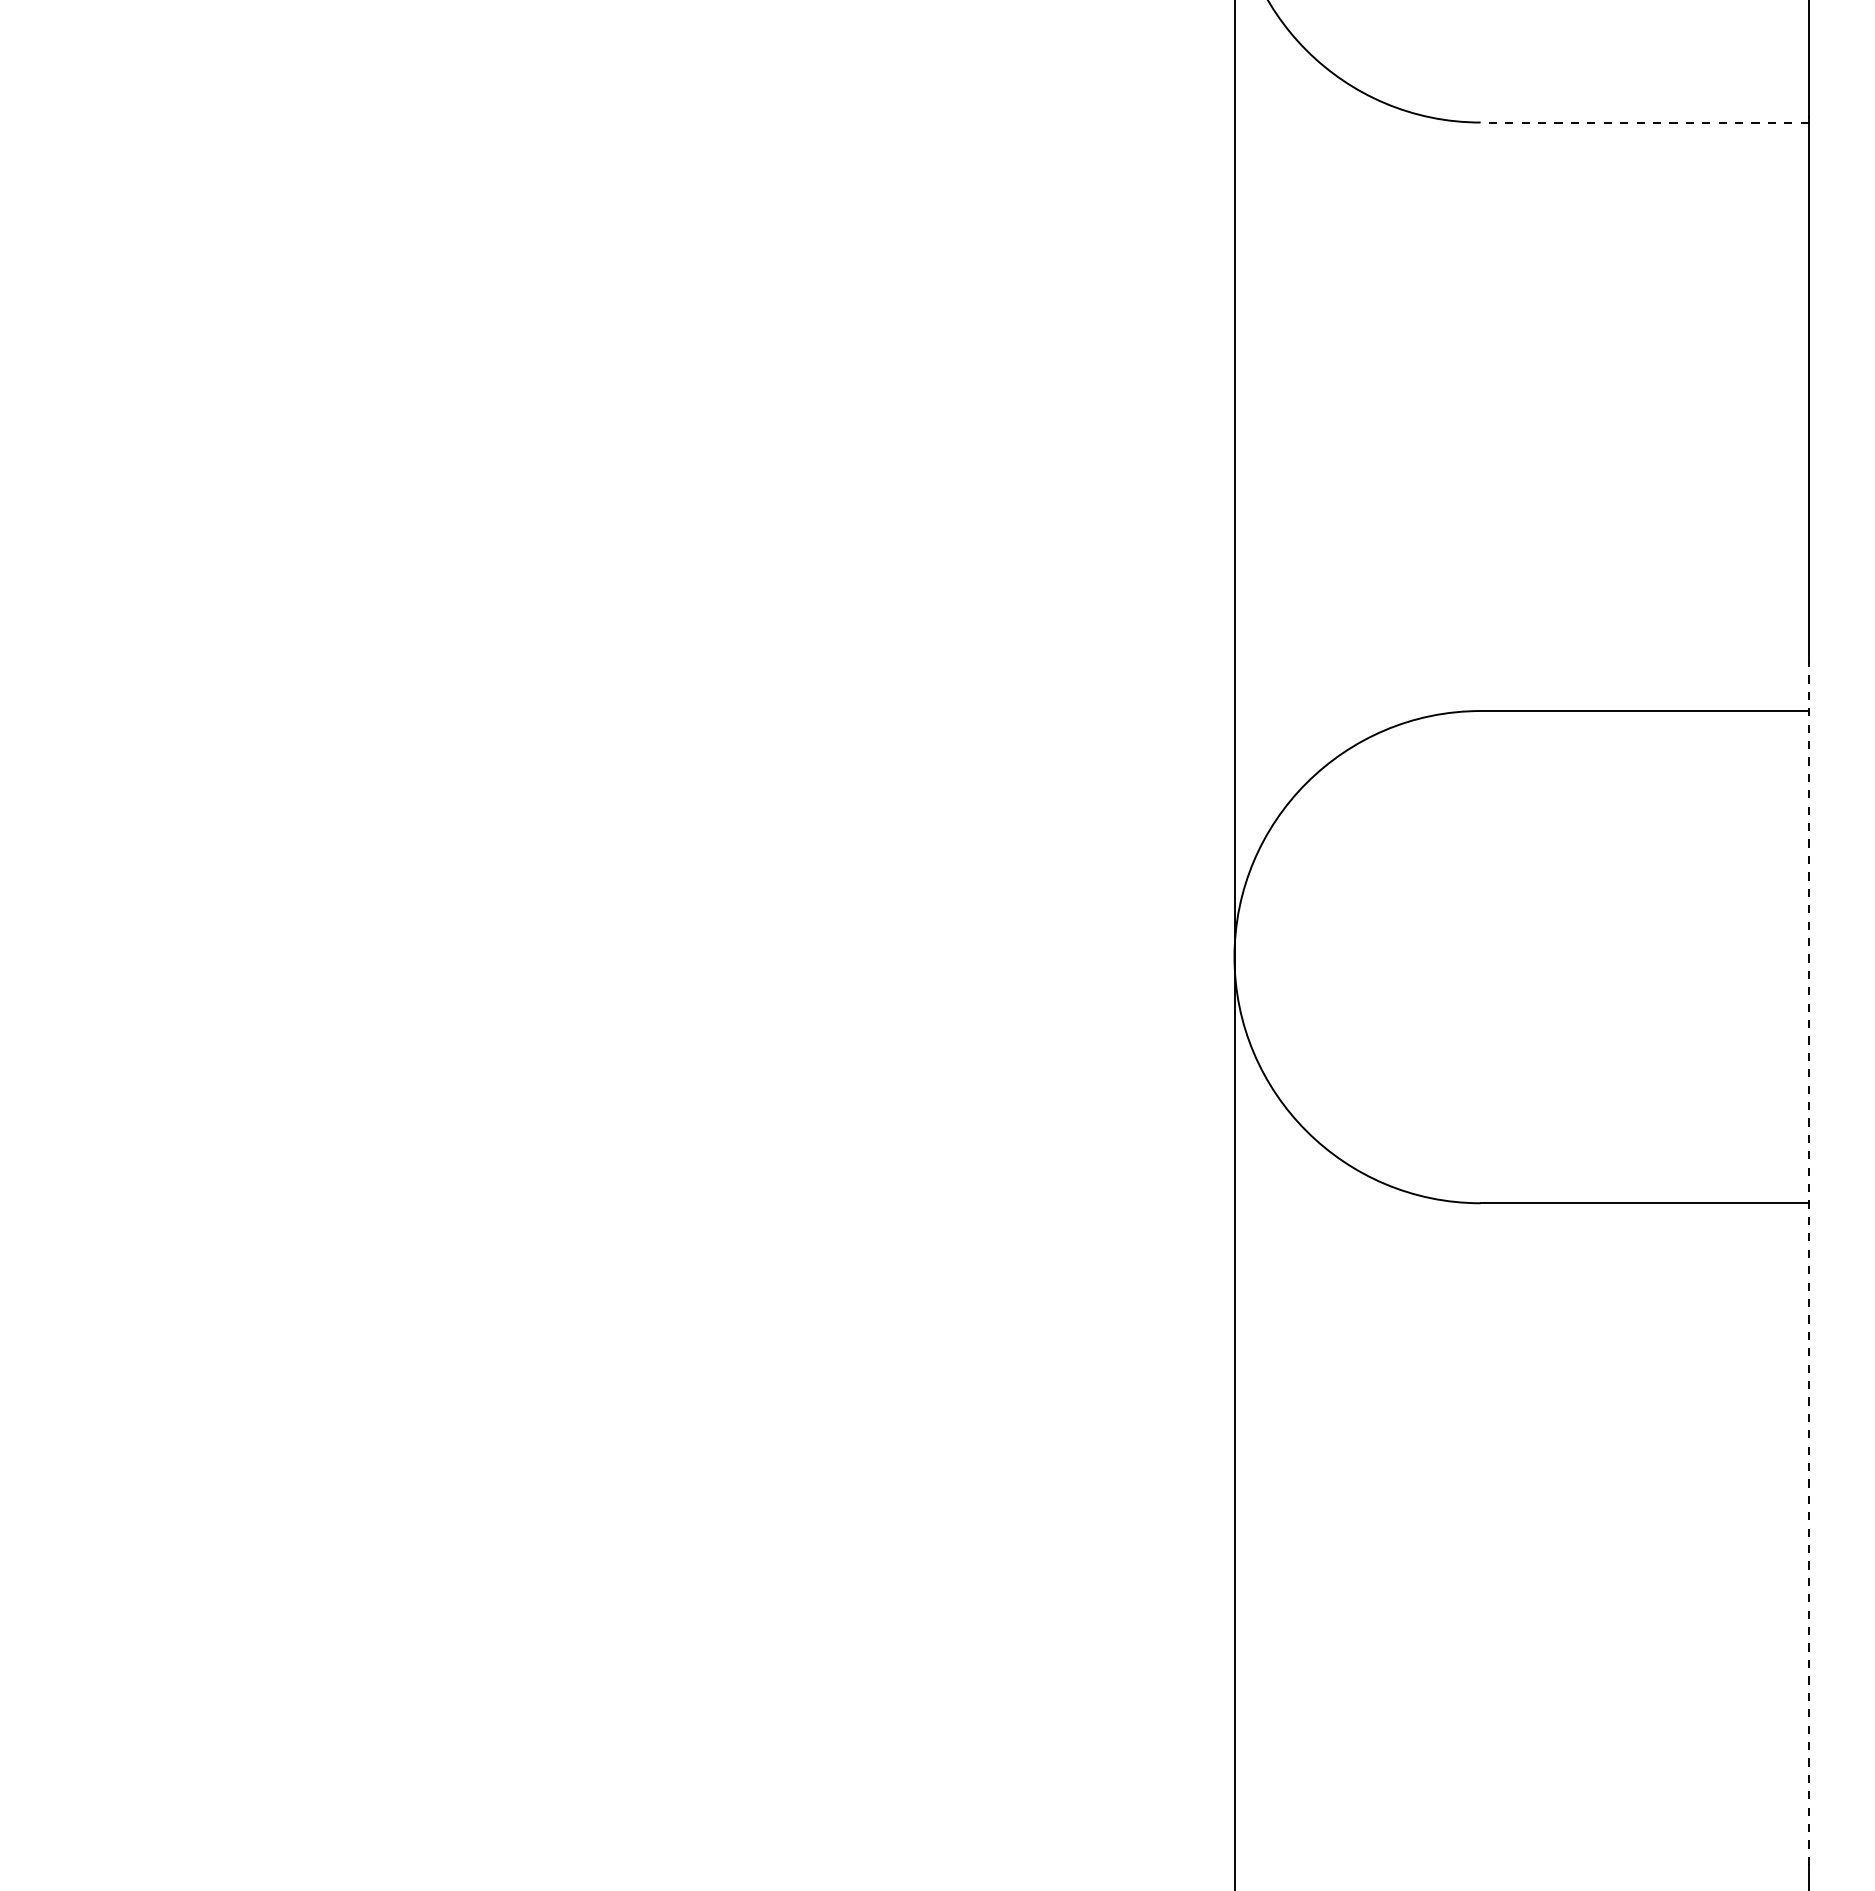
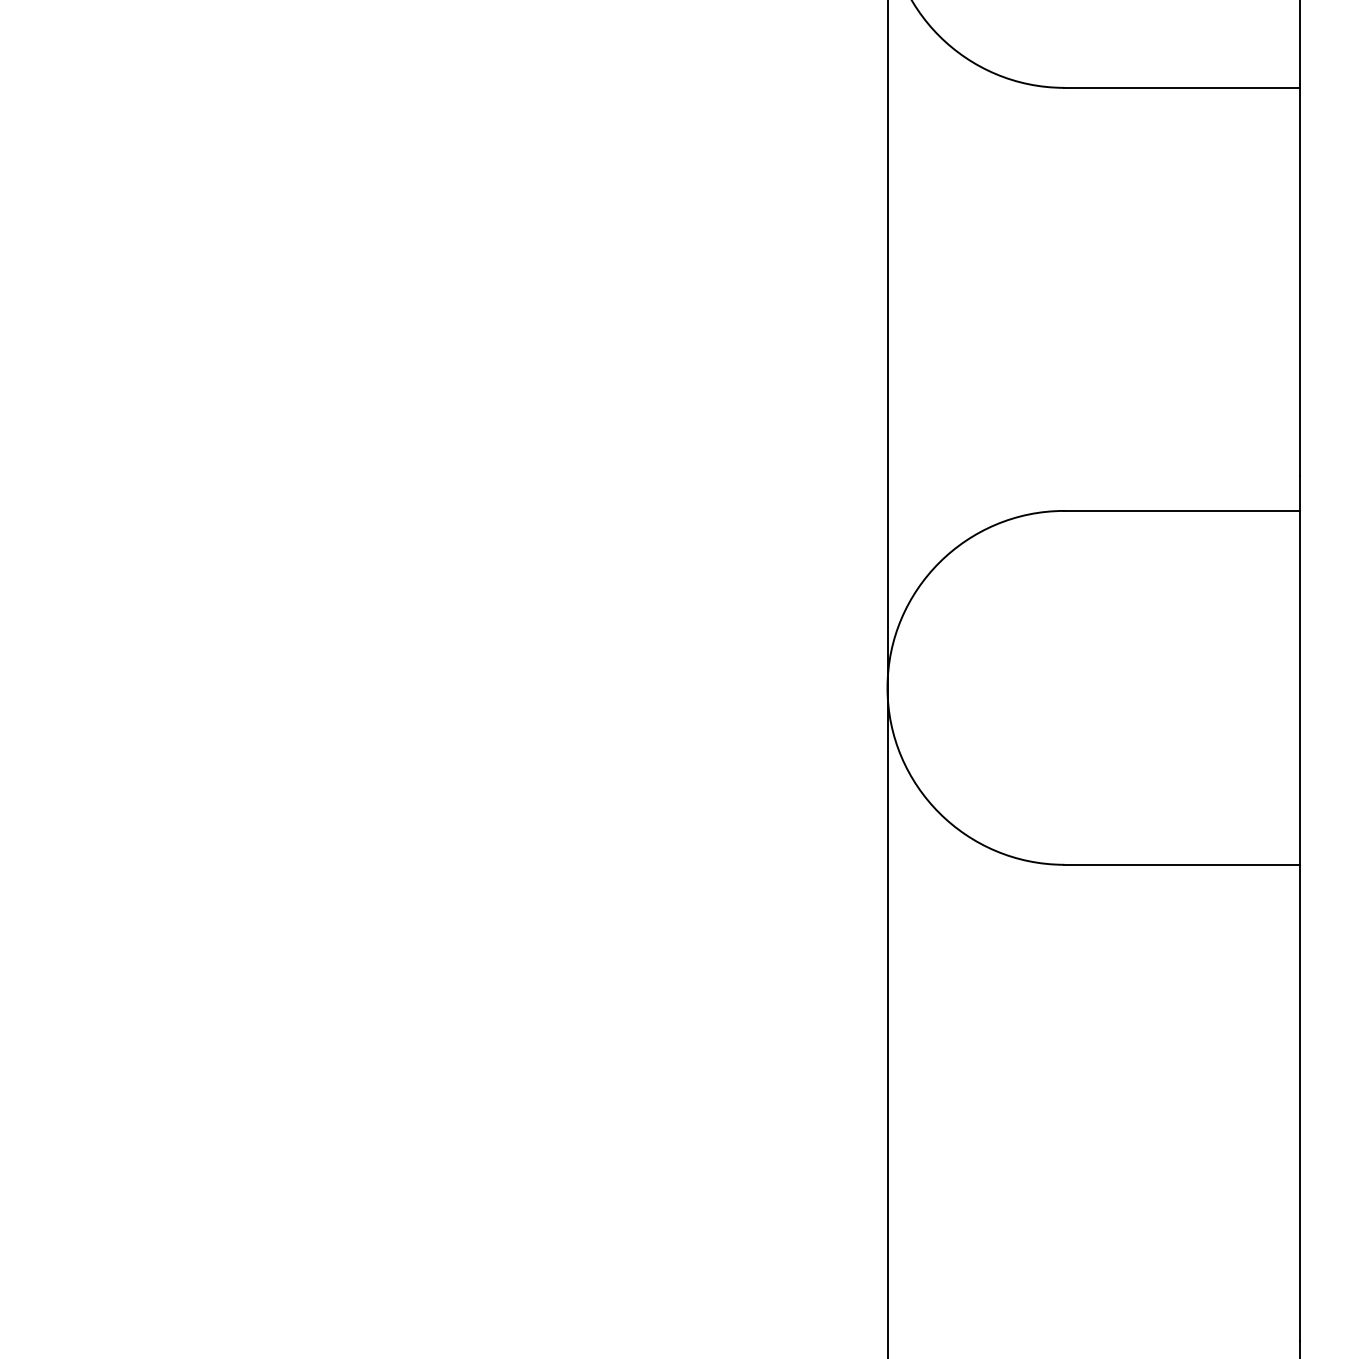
line: (1644, 122) -> (1182, 87), dashed -> solid
line: (1808, 1263) -> (1300, 908), dashed -> solid

